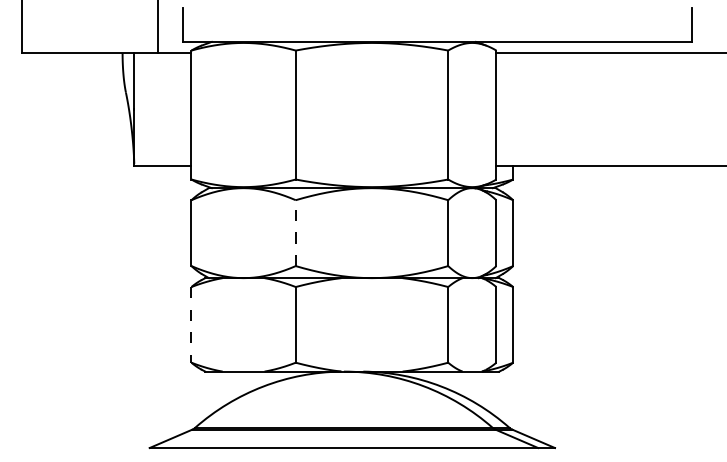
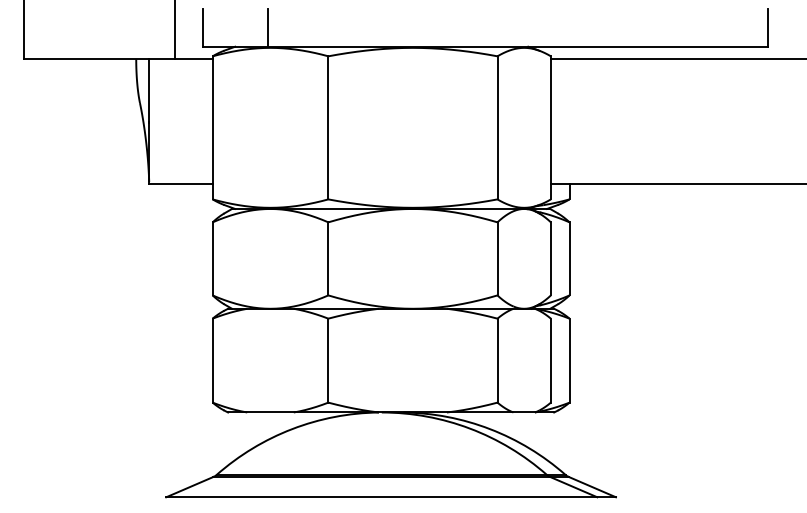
line: (241, 24) -> (268, 27), added
line: (295, 233) -> (328, 259), dashed -> solid
line: (191, 324) -> (212, 360), dashed -> solid

